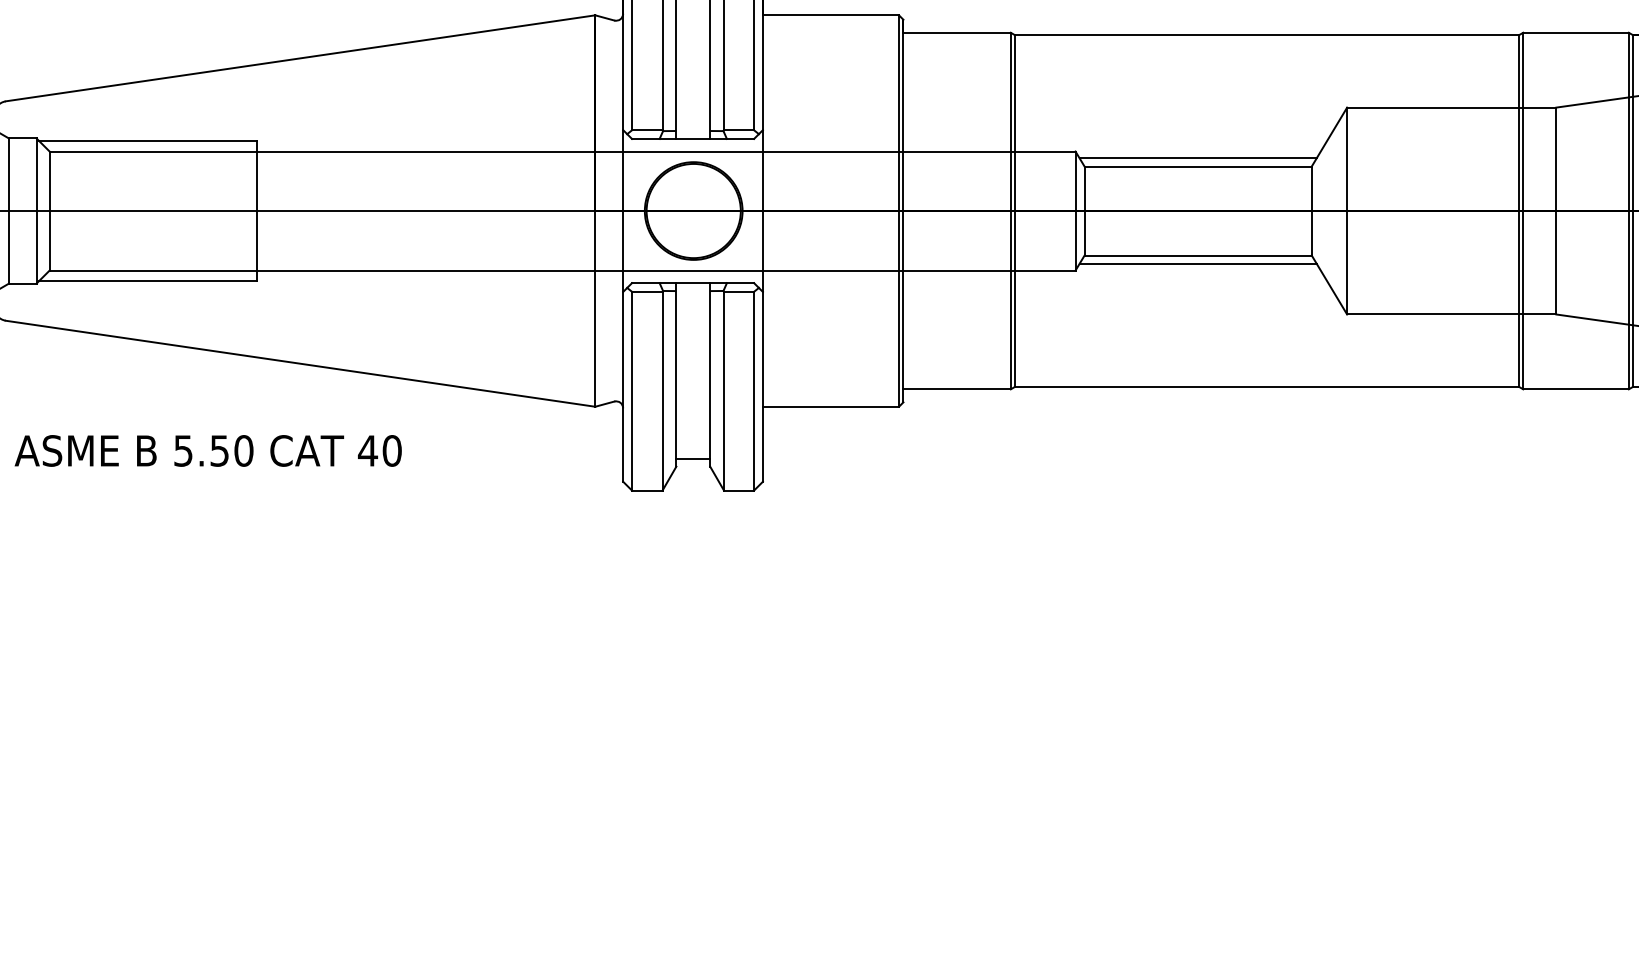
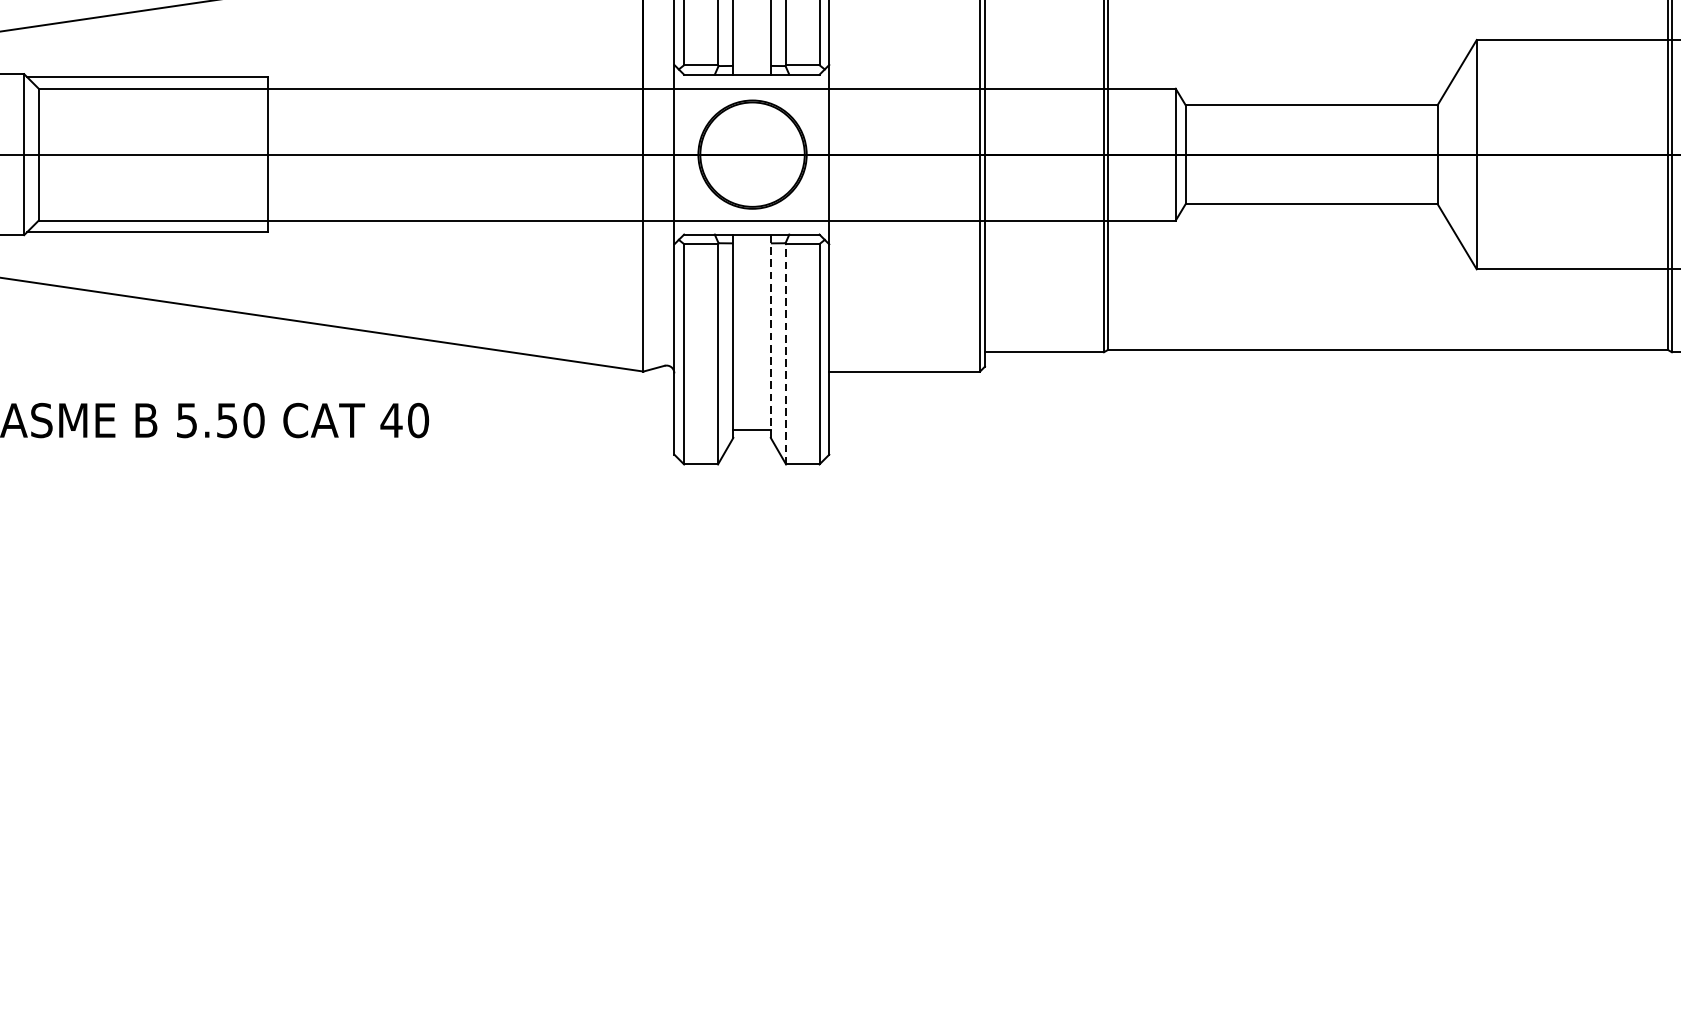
line: (1197, 158) -> (1310, 96), removed
line: (1197, 263) -> (1310, 212), removed
line: (710, 374) -> (771, 335), solid -> dashed
line: (724, 390) -> (786, 353), solid -> dashed

